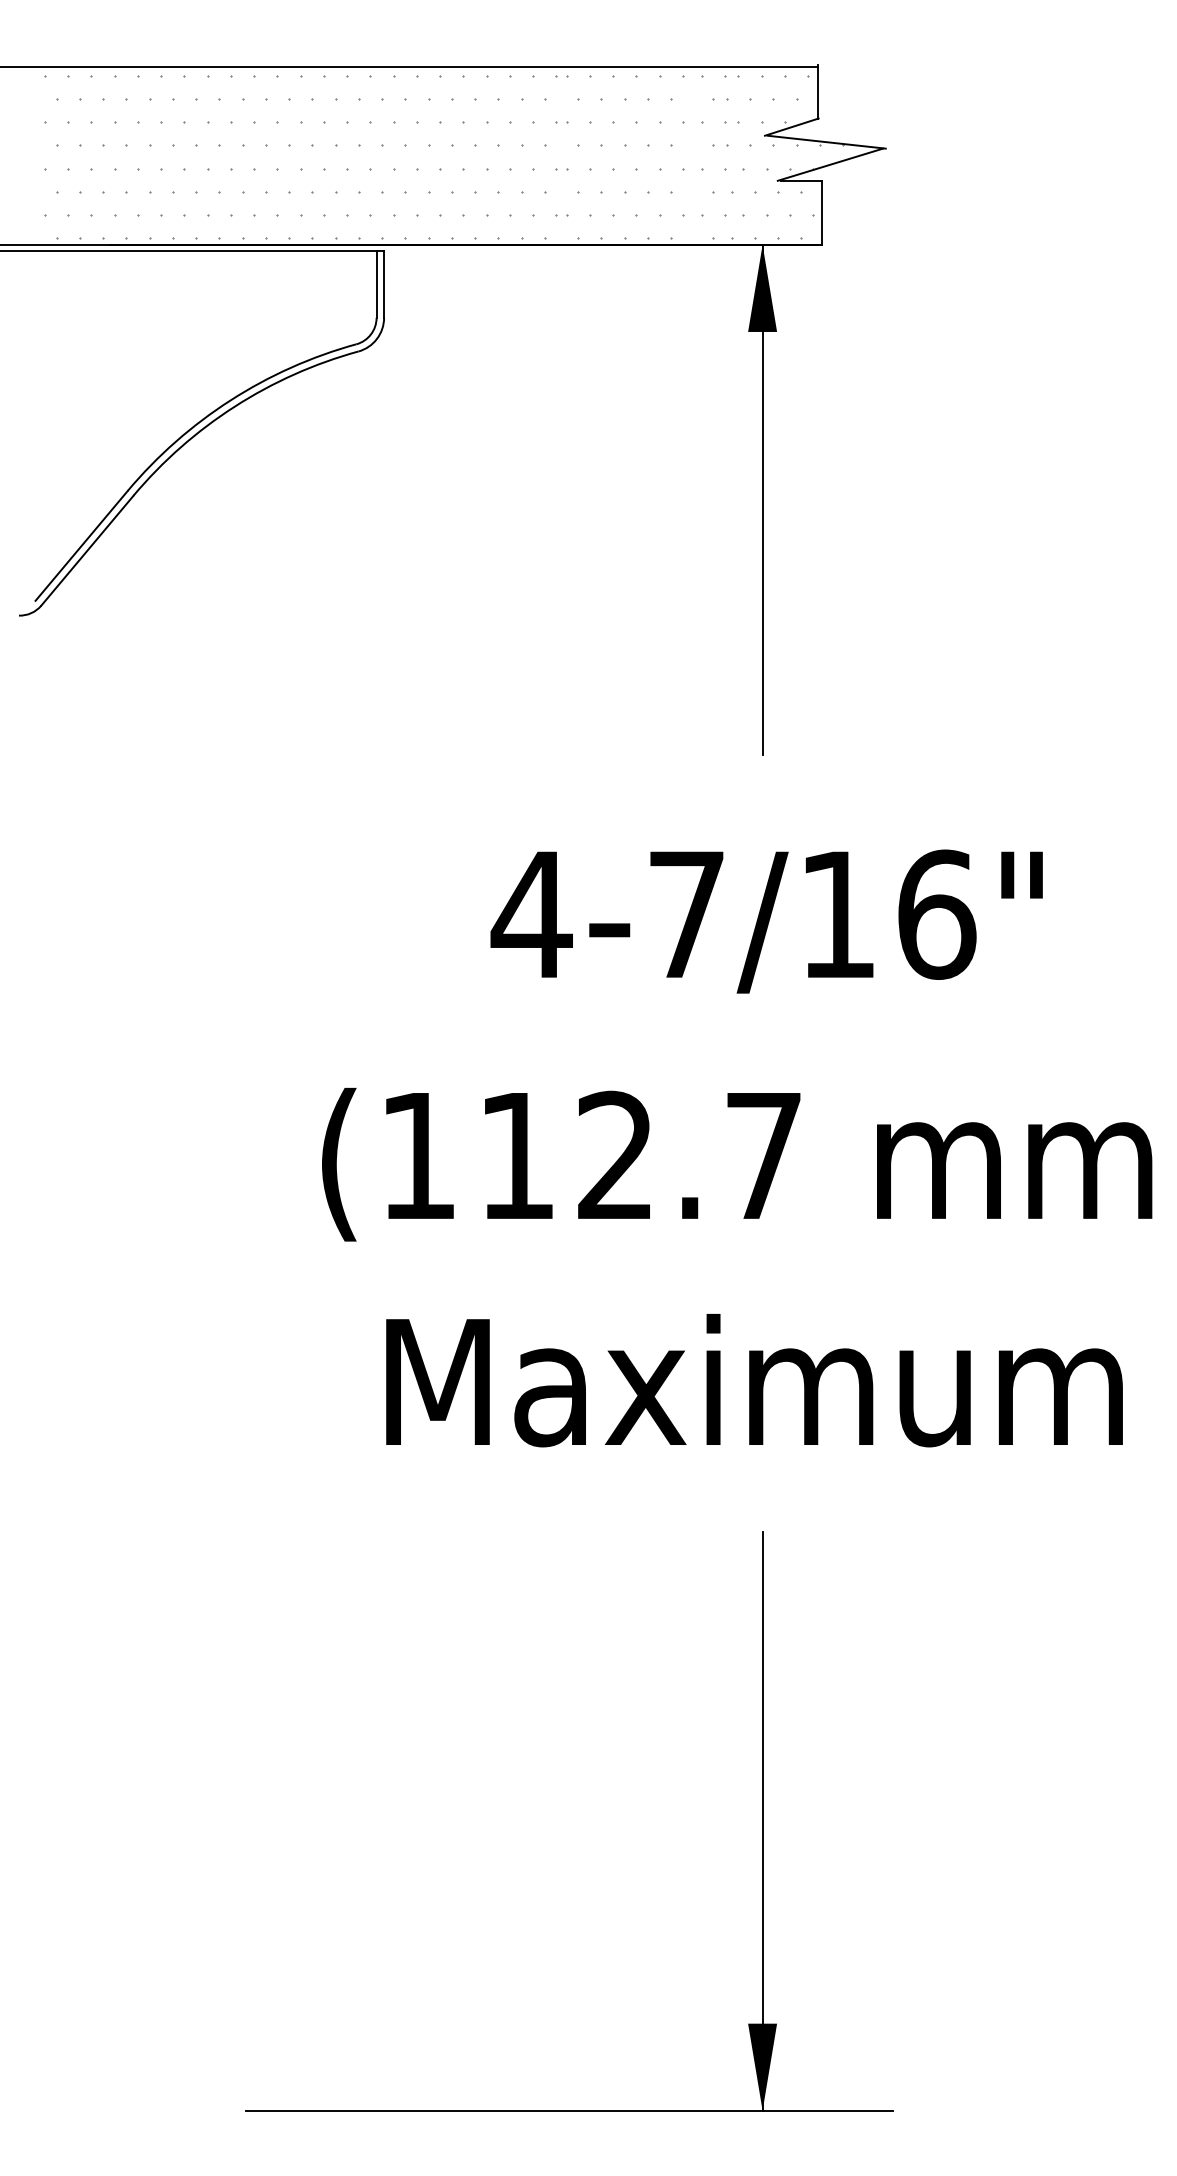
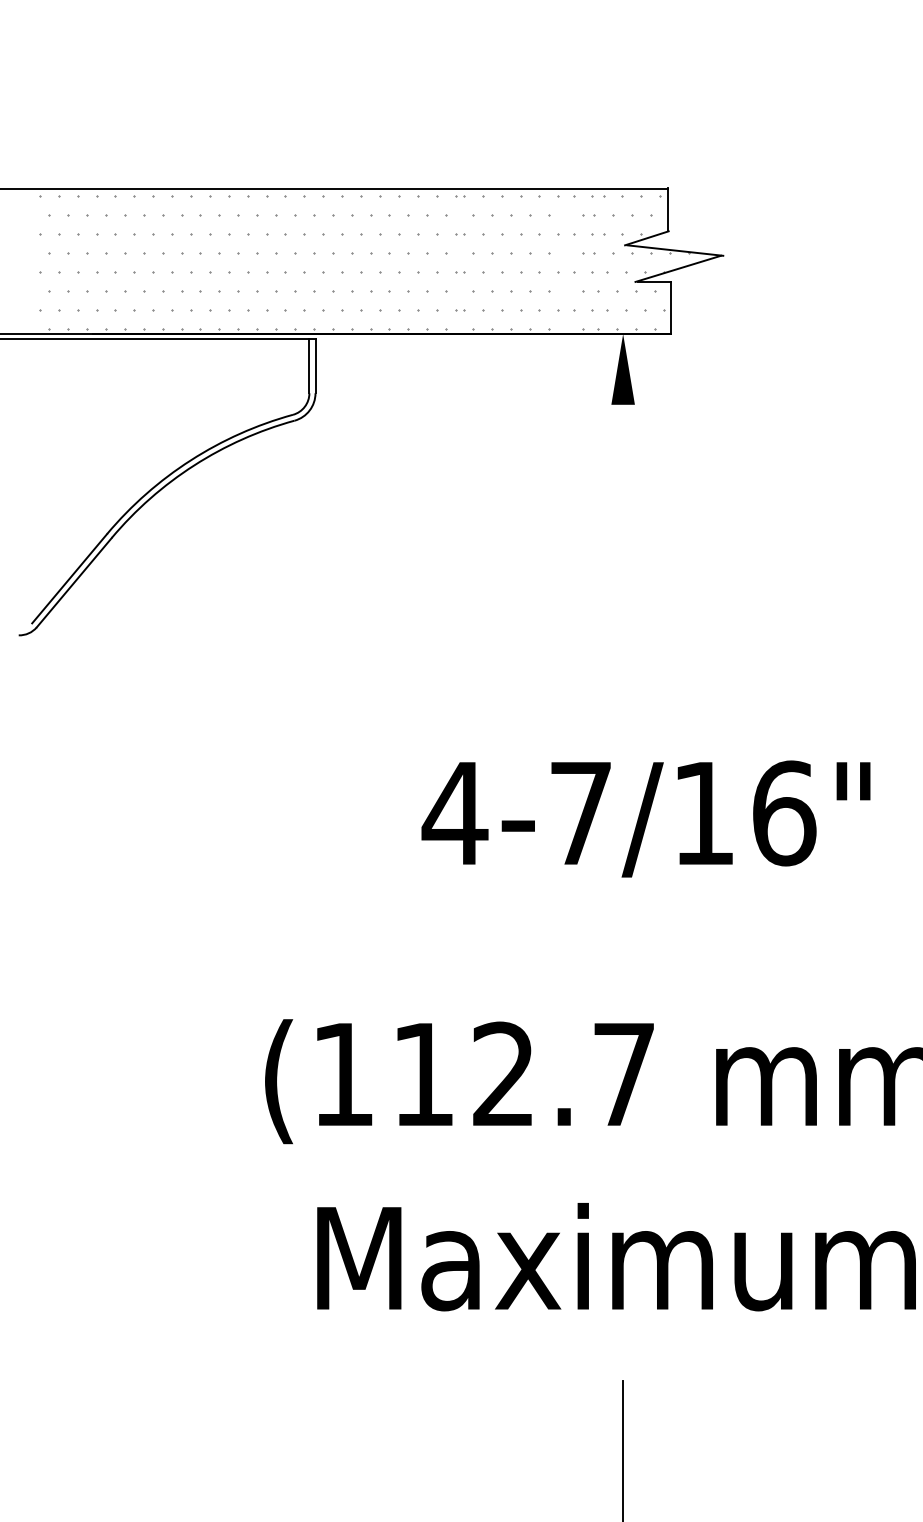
line: (762, 499) -> (623, 540), removed
text: (766, 921) -> (645, 818), moved

